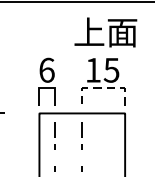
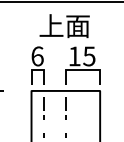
text: (105, 32) -> (64, 26), moved
line: (103, 87) -> (82, 70), dashed -> solid

